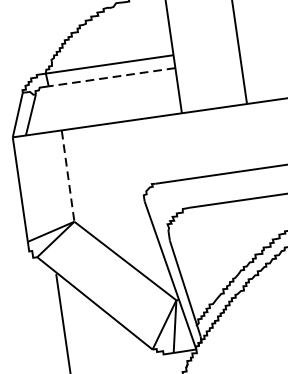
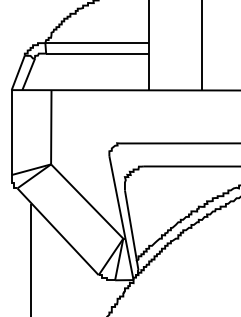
line: (111, 77) -> (97, 53), dashed -> solid
line: (68, 176) -> (51, 127), dashed -> solid

